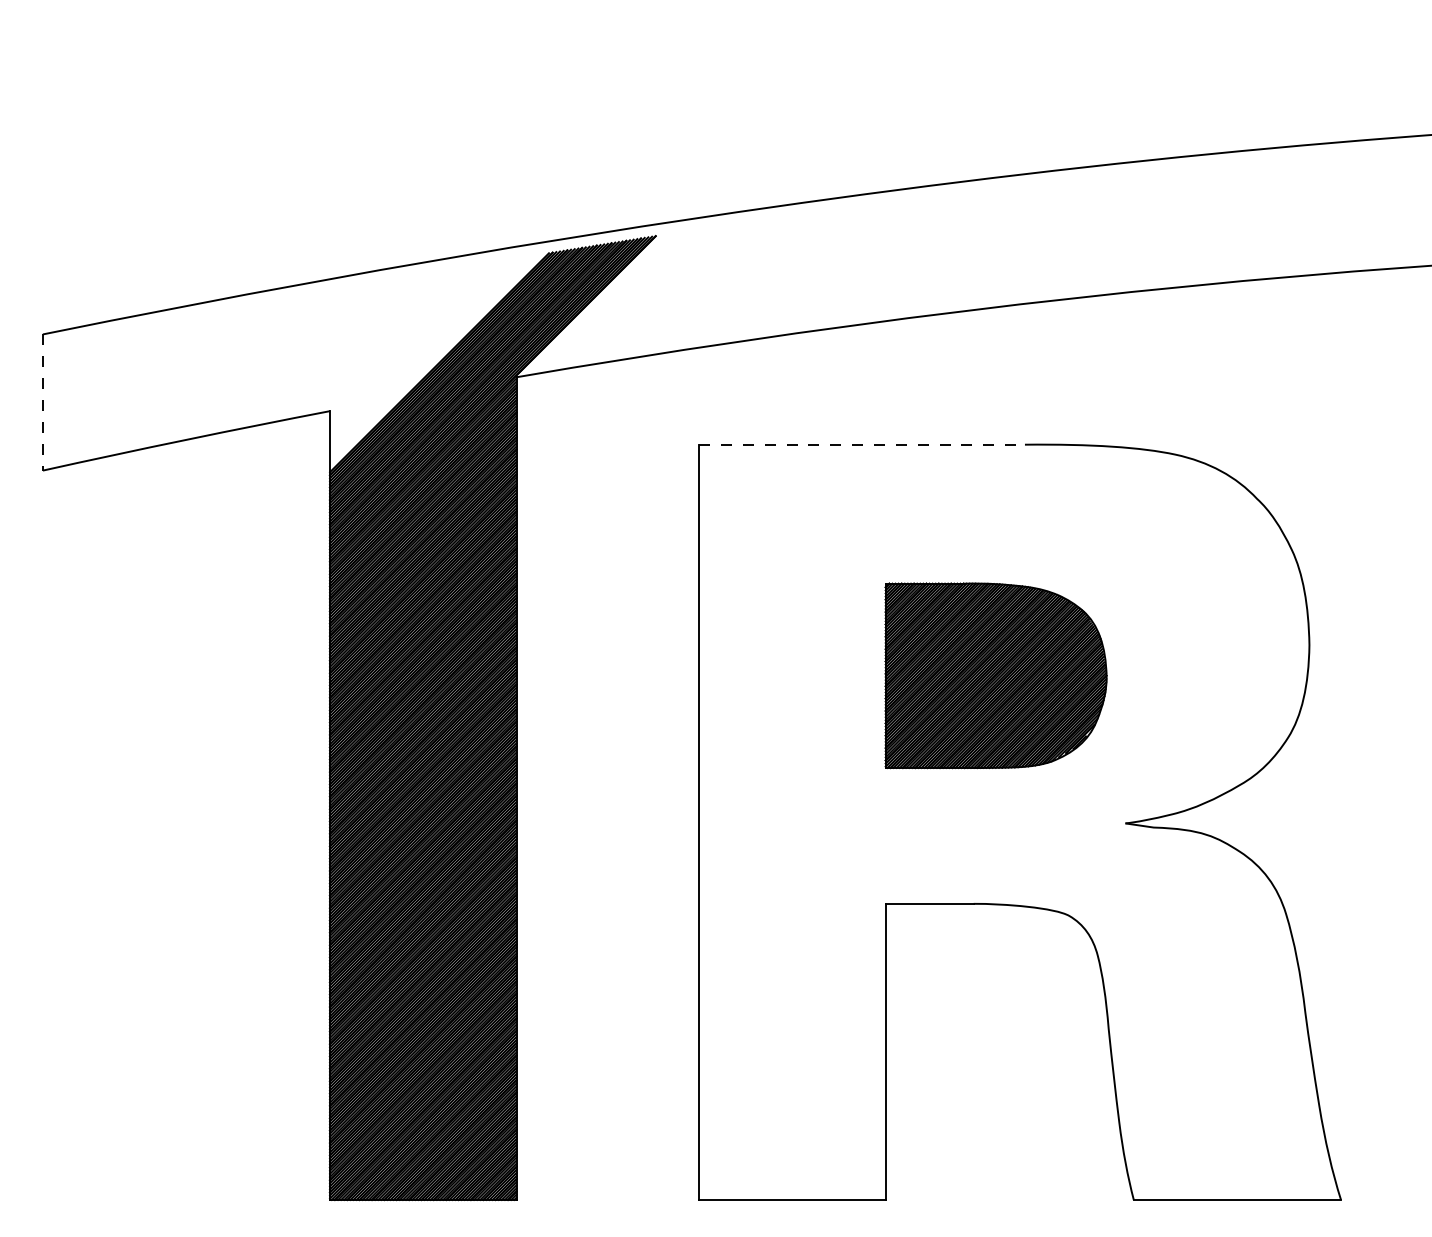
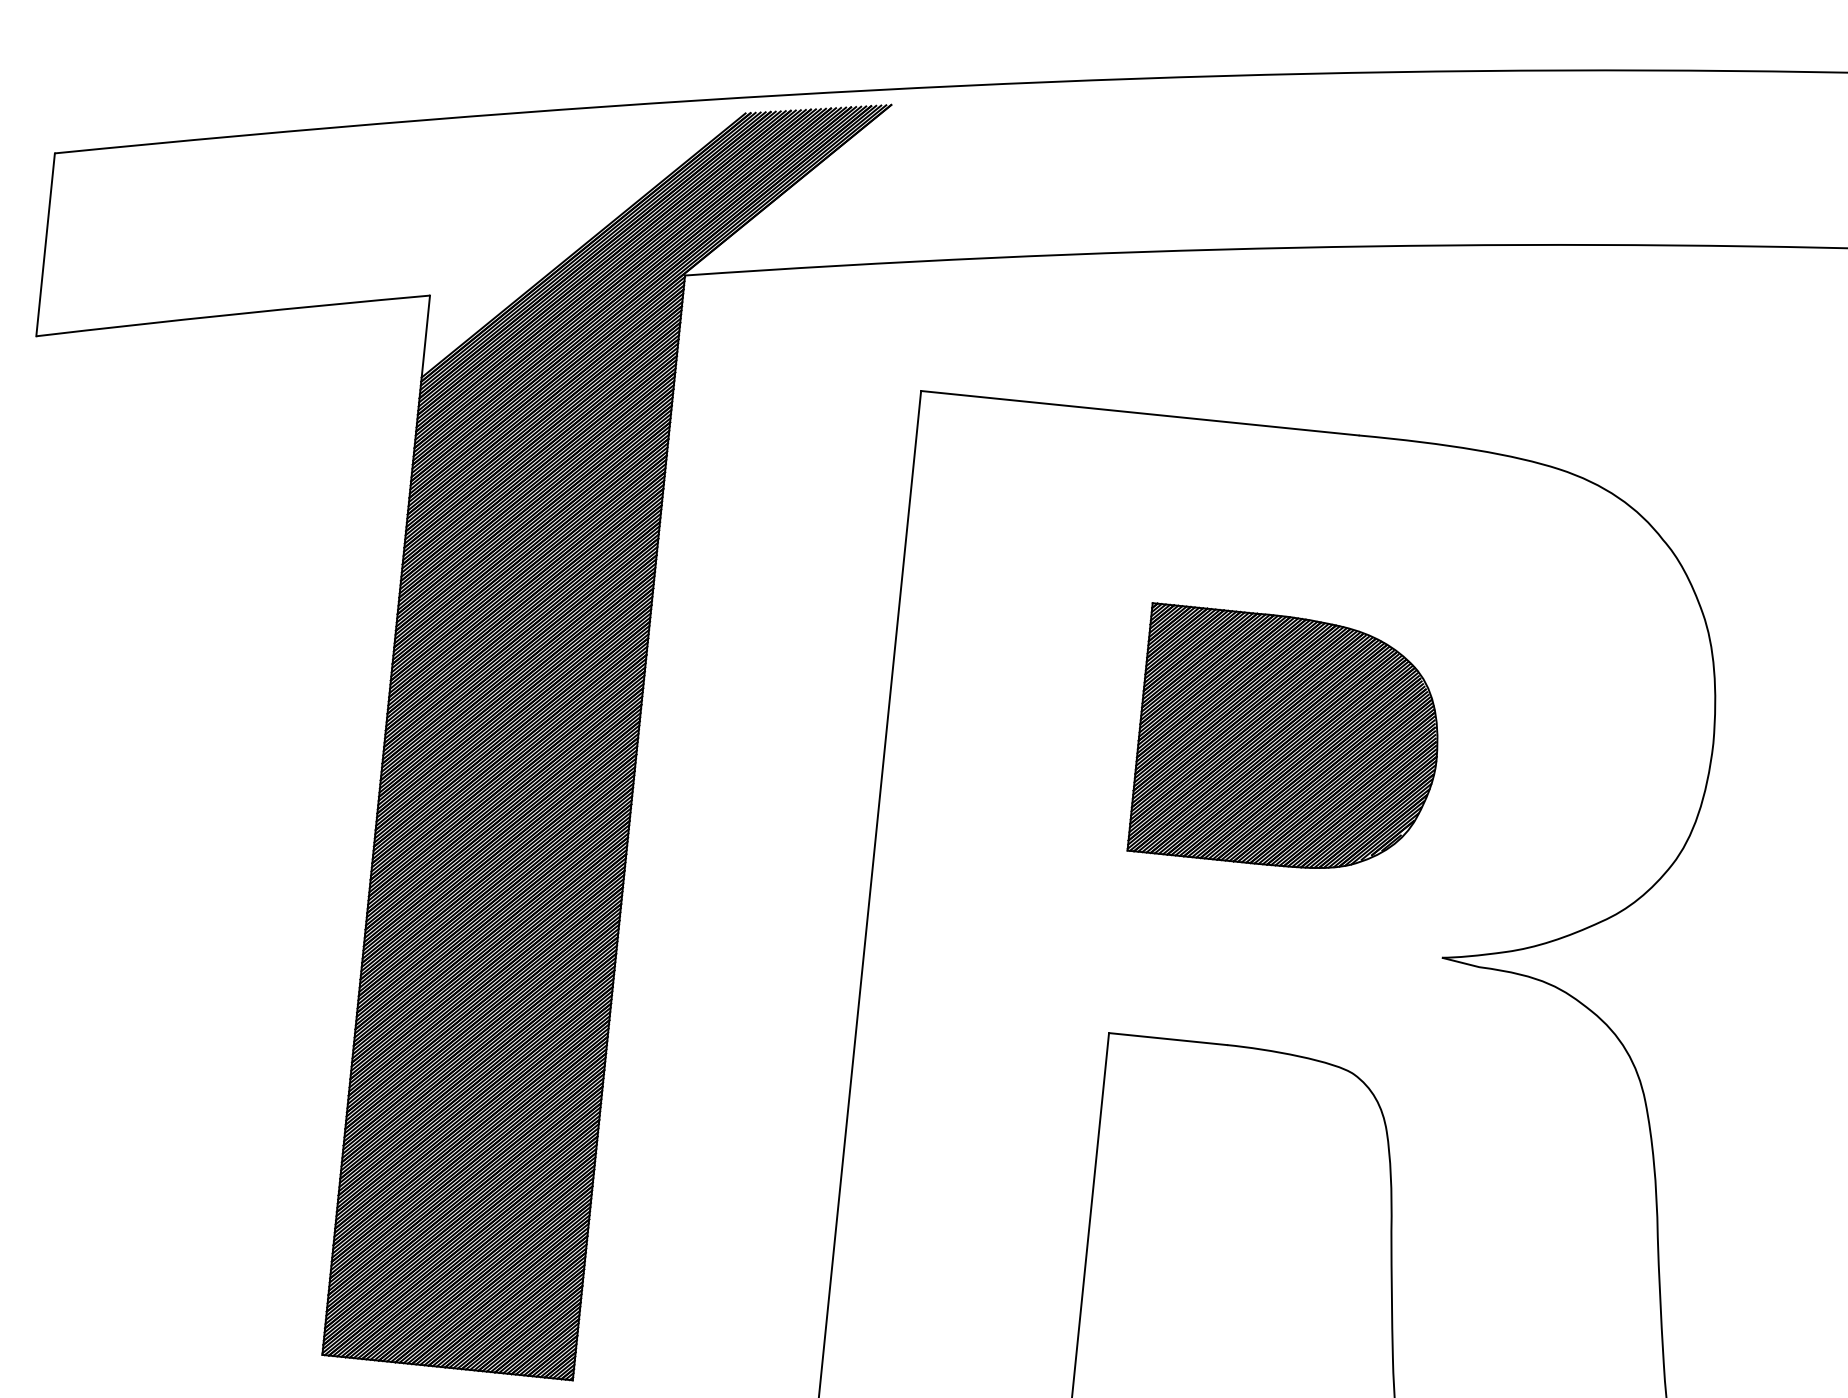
line: (42, 403) -> (44, 246), dashed -> solid
line: (862, 444) -> (1140, 413), dashed -> solid

